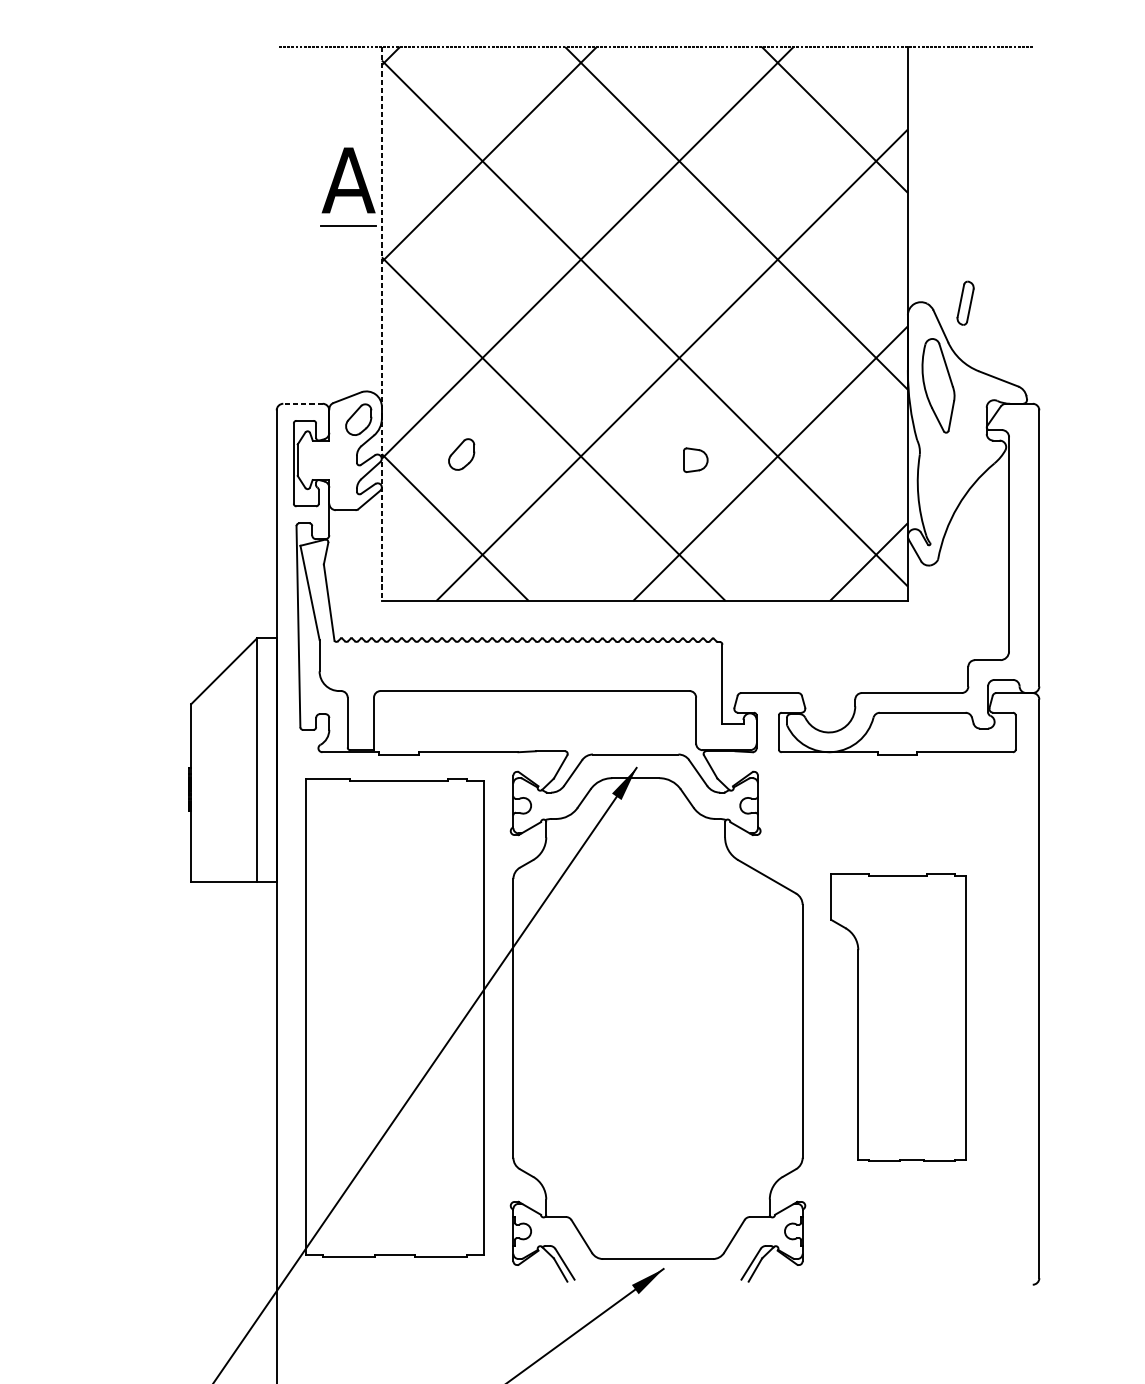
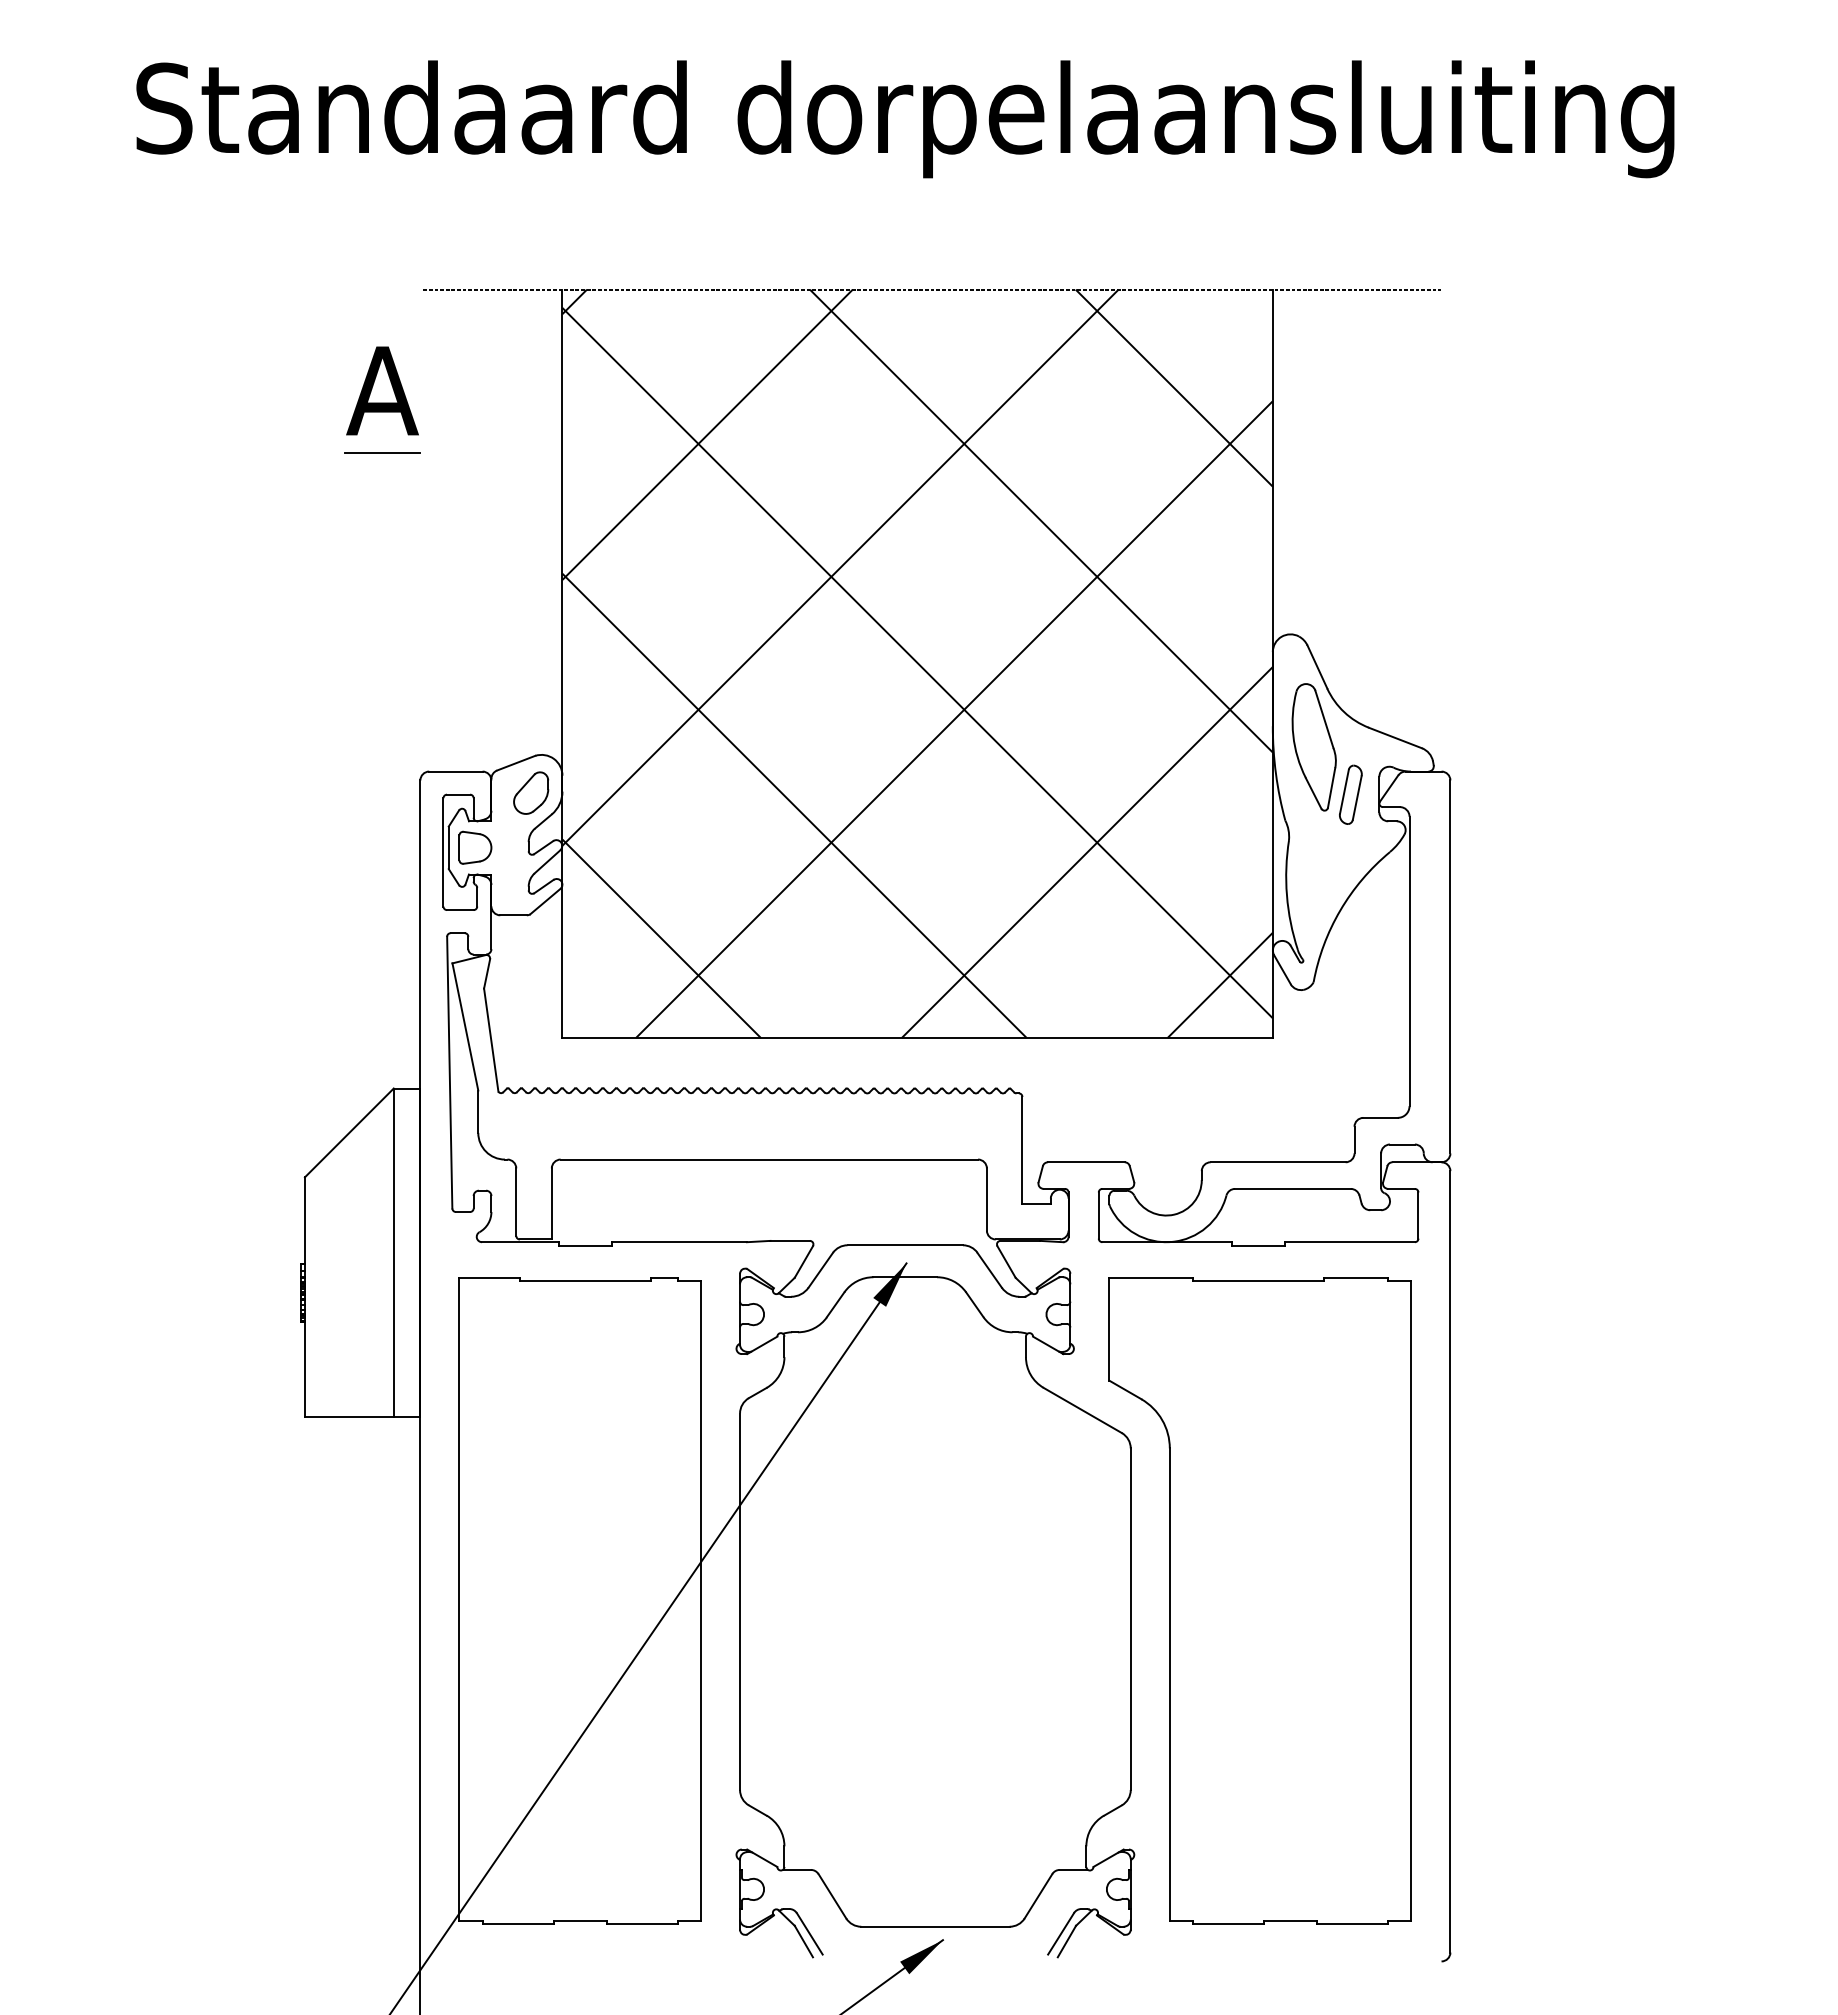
part: (348, 186) -> (382, 399), moved
part: (965, 303) -> (1350, 794), moved
line: (381, 324) -> (562, 664), dashed -> solid
line: (302, 403) -> (455, 771), dashed -> solid
part: (461, 454) -> (670, 839), removed
part: (695, 459) -> (475, 847), moved
part: (897, 1017) -> (1259, 1600), size x1.67

